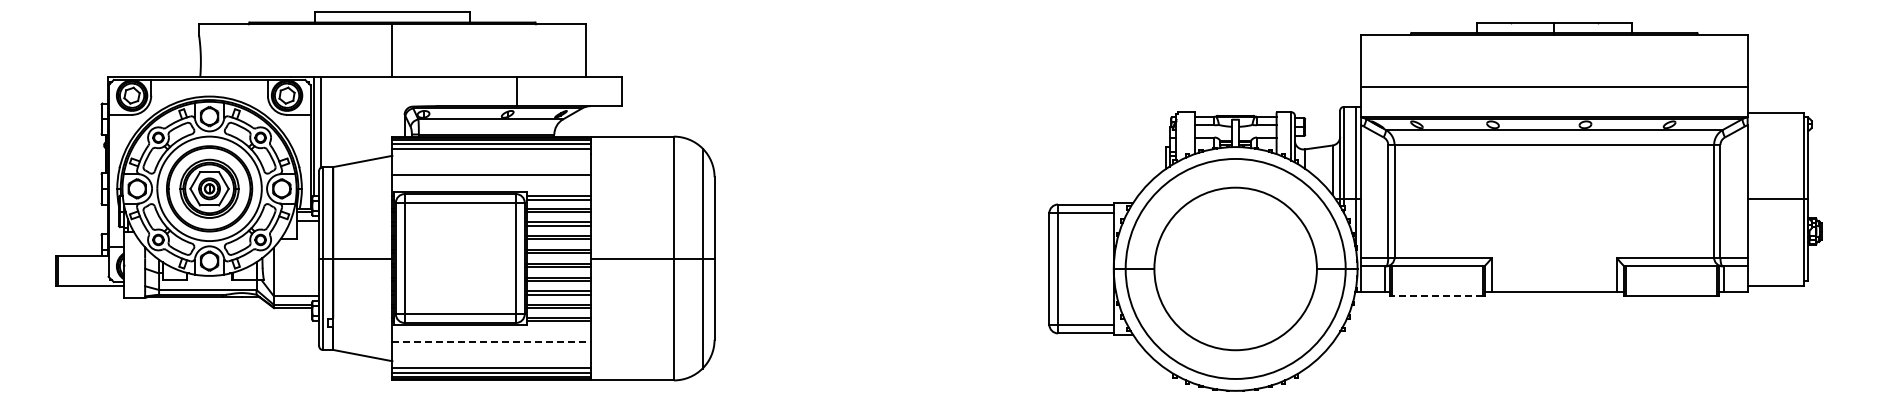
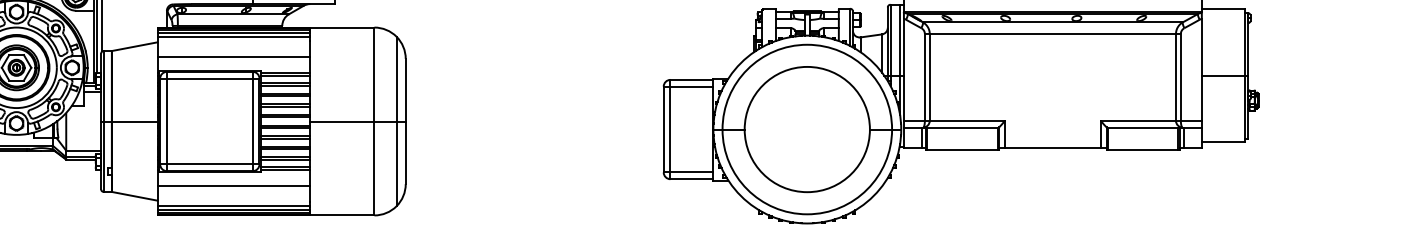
line: (1437, 295) -> (962, 149), dashed -> solid
line: (492, 342) -> (234, 186), dashed -> solid

